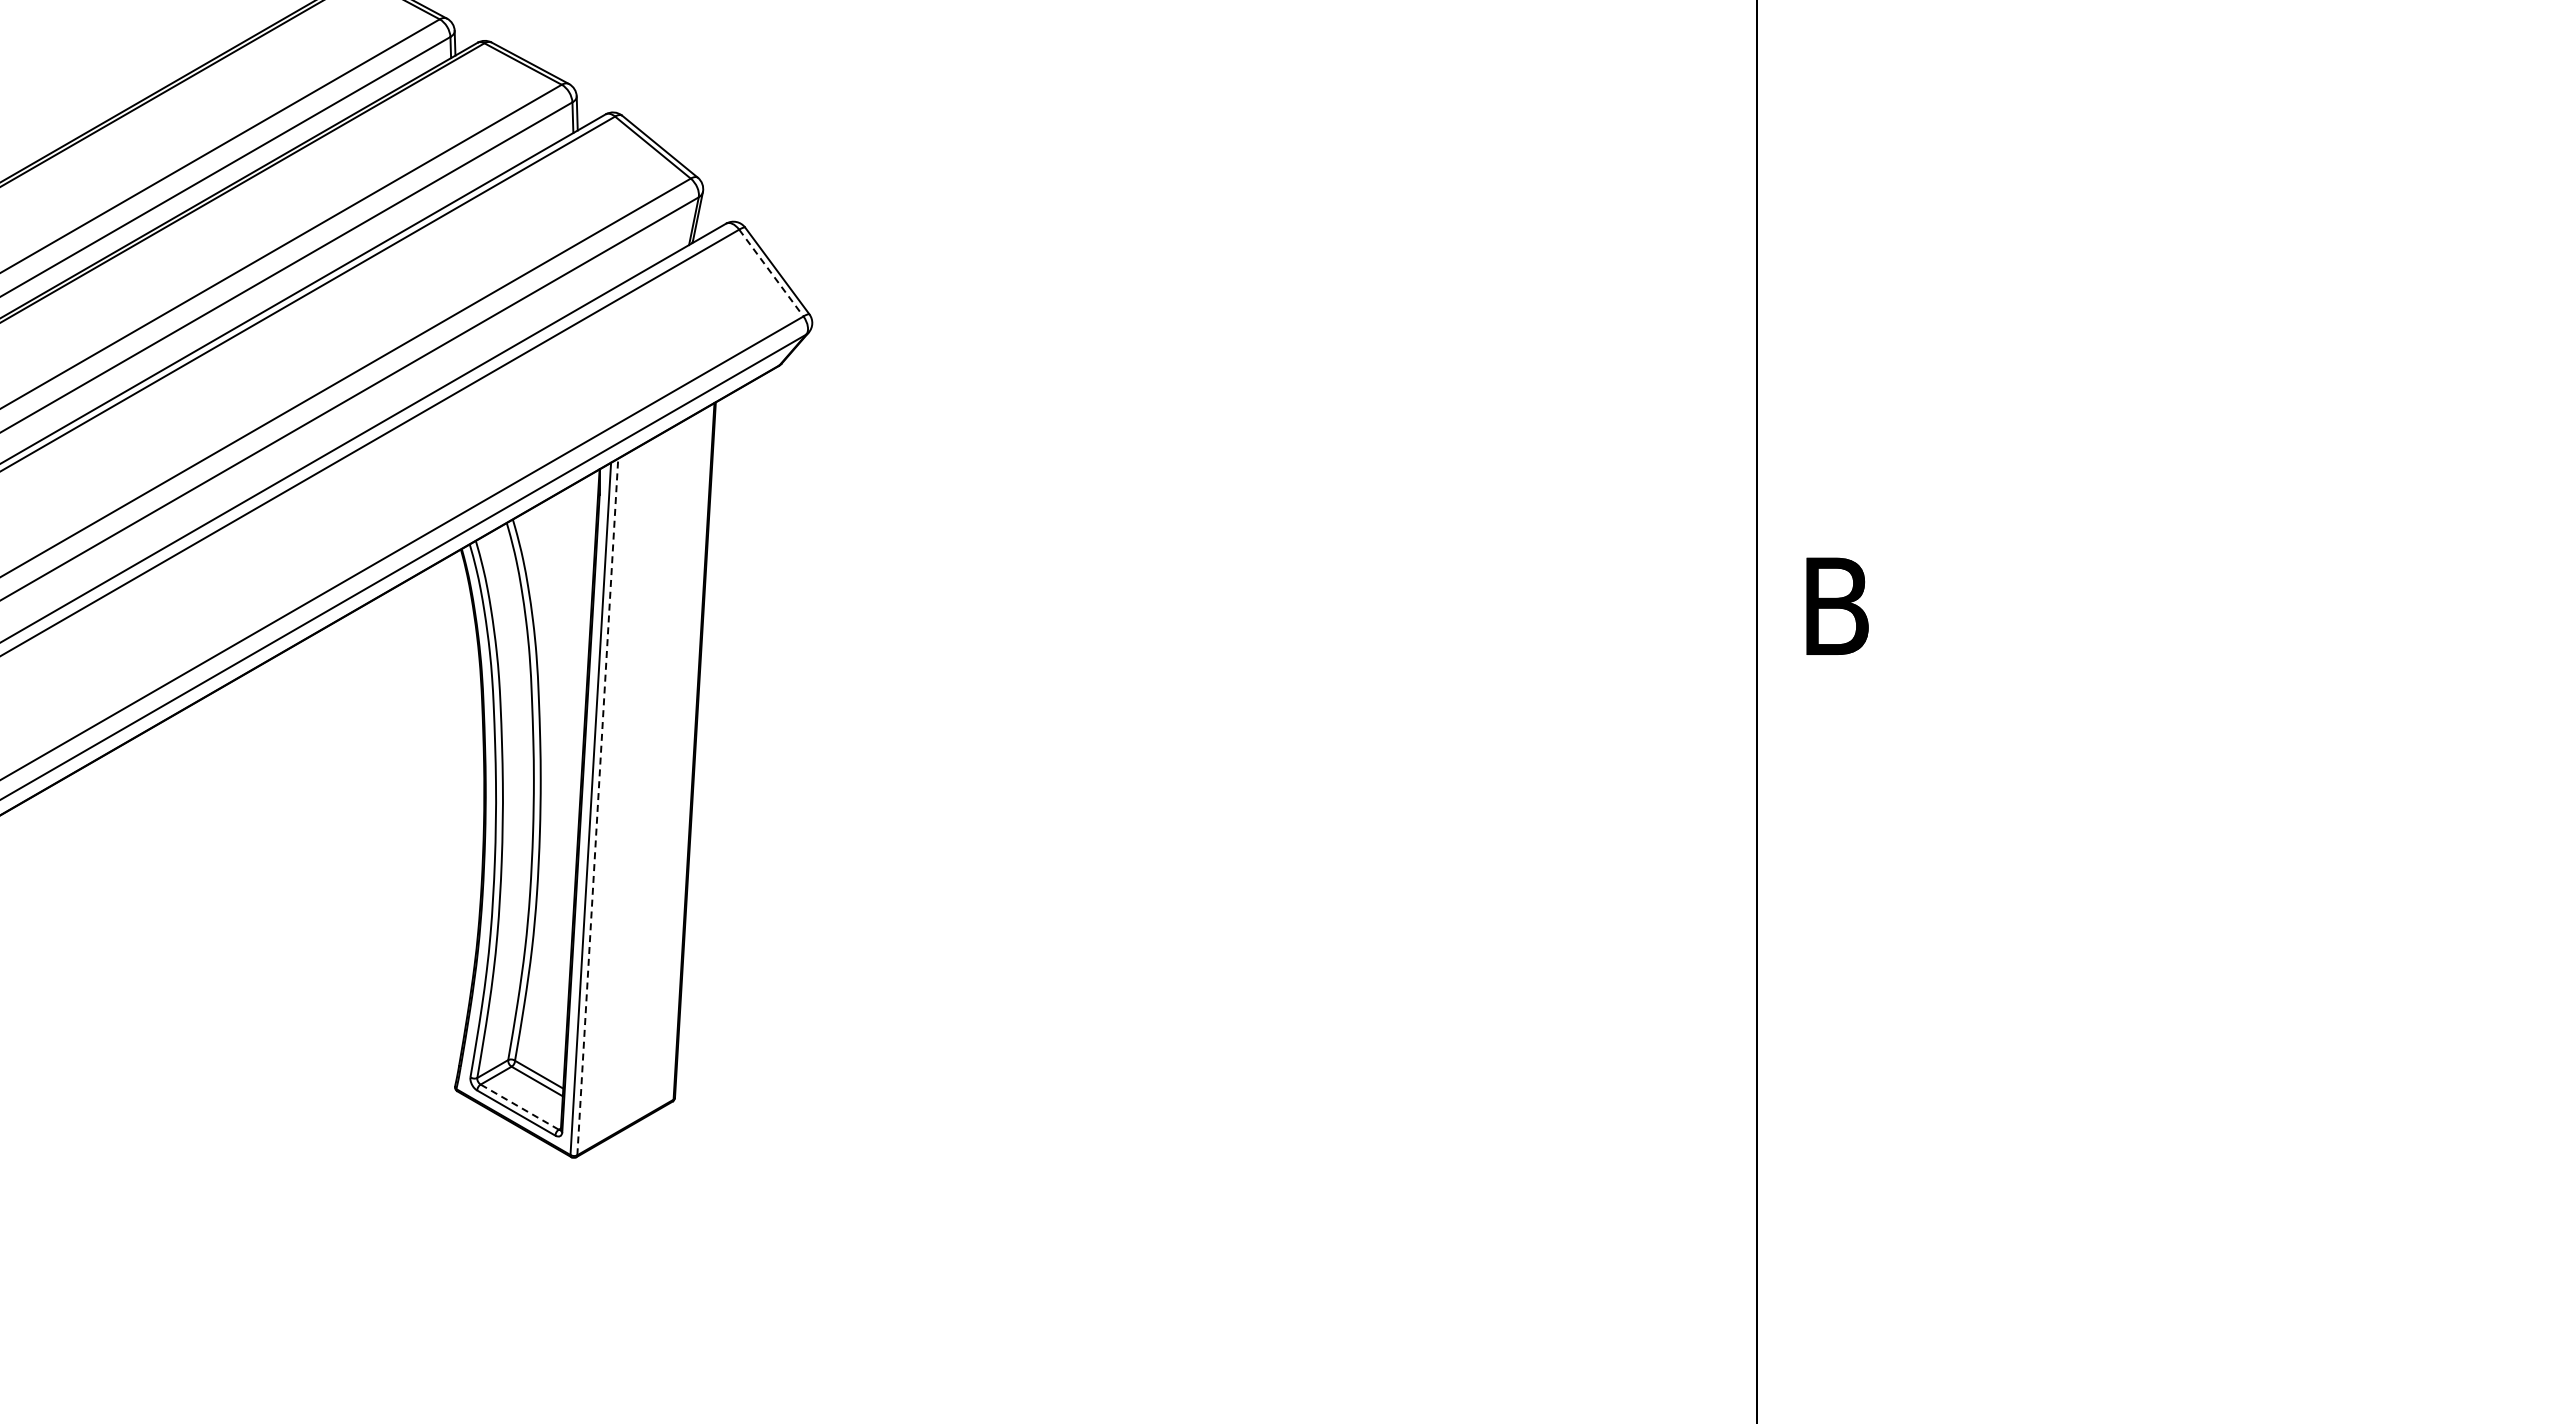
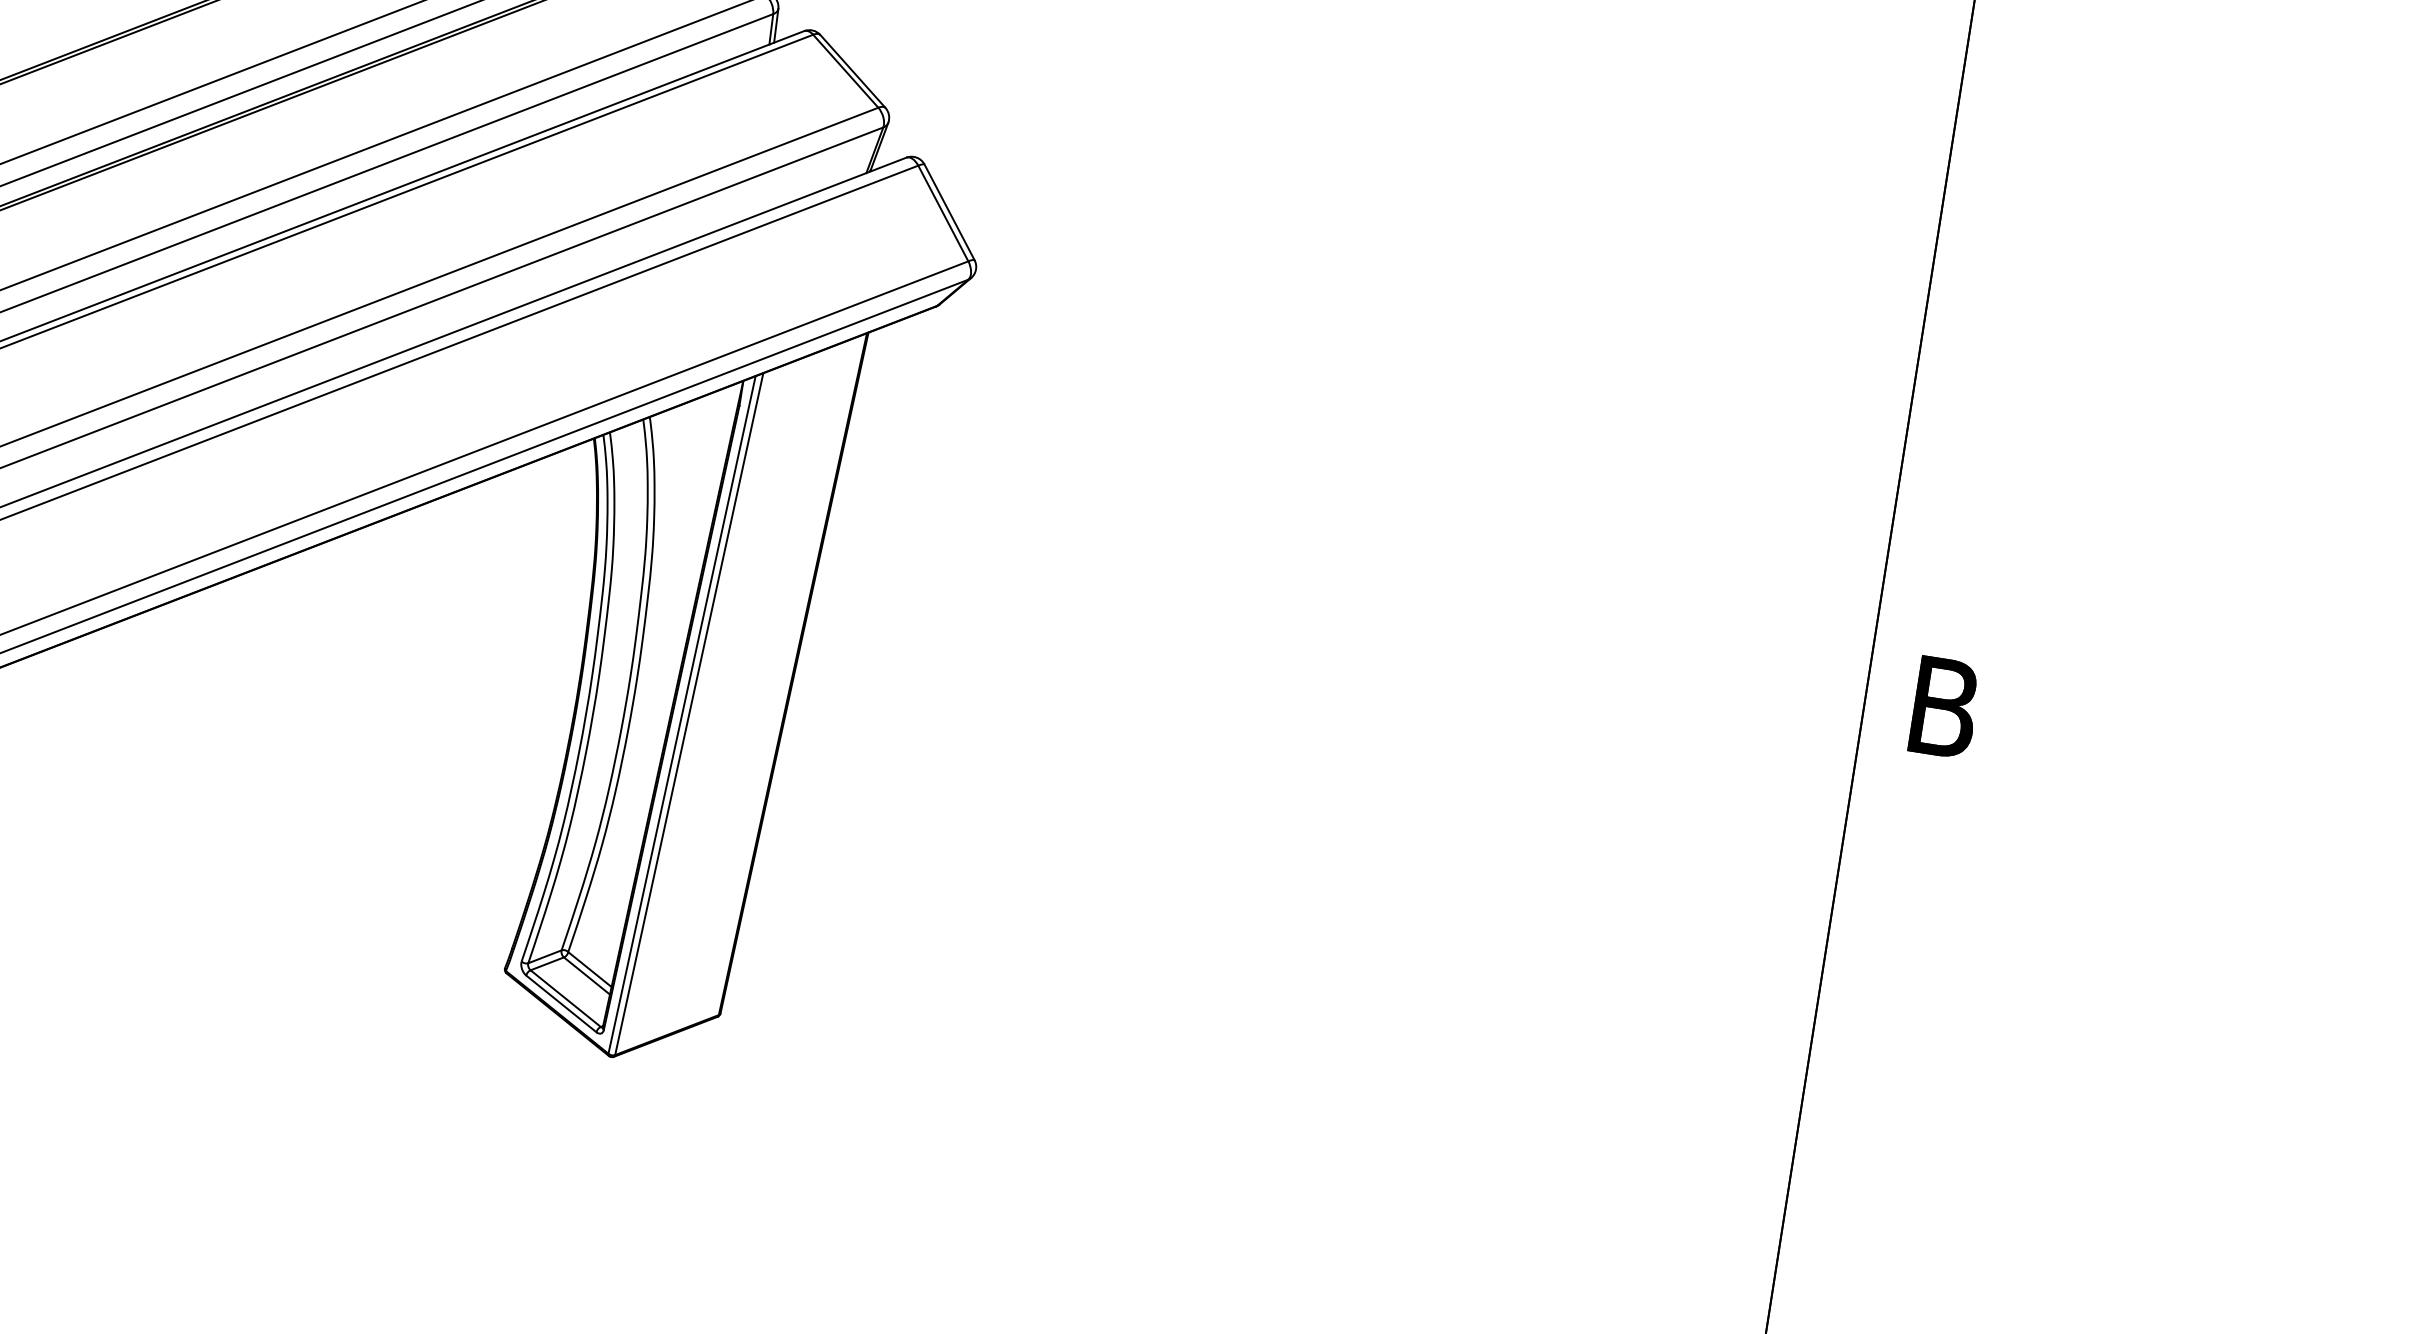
line: (771, 273) -> (943, 213), dashed -> solid
line: (597, 807) -> (688, 714), dashed -> solid
line: (519, 1106) -> (565, 997), dashed -> solid

